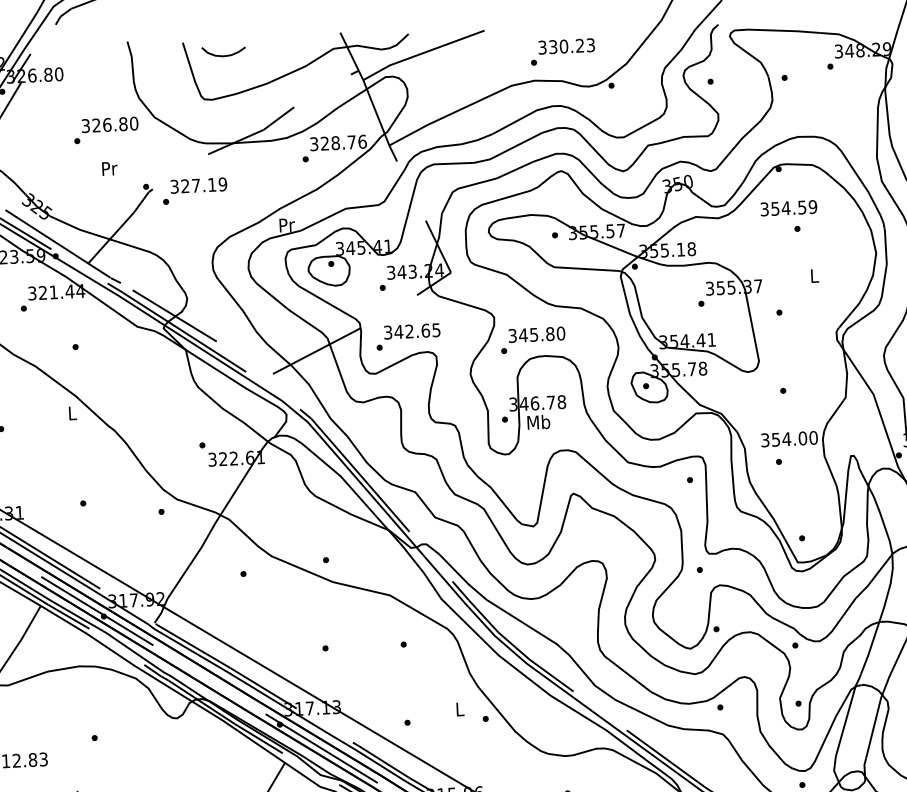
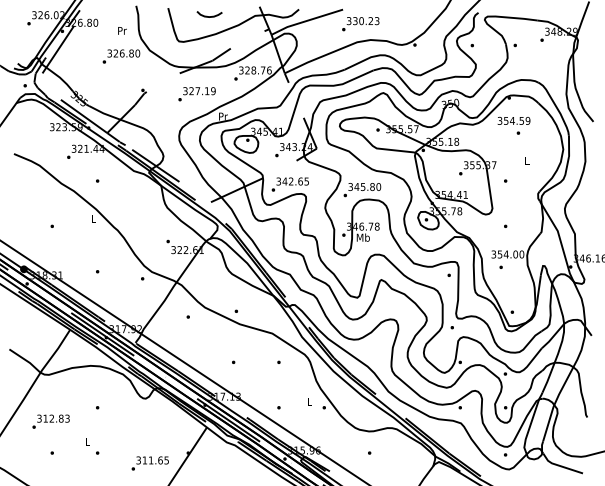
text: (562, 52) -> (360, 24), moved
curve: (223, 55) -> (209, 16), moved
text: (109, 168) -> (122, 30), moved
text: (194, 191) -> (196, 94), moved

